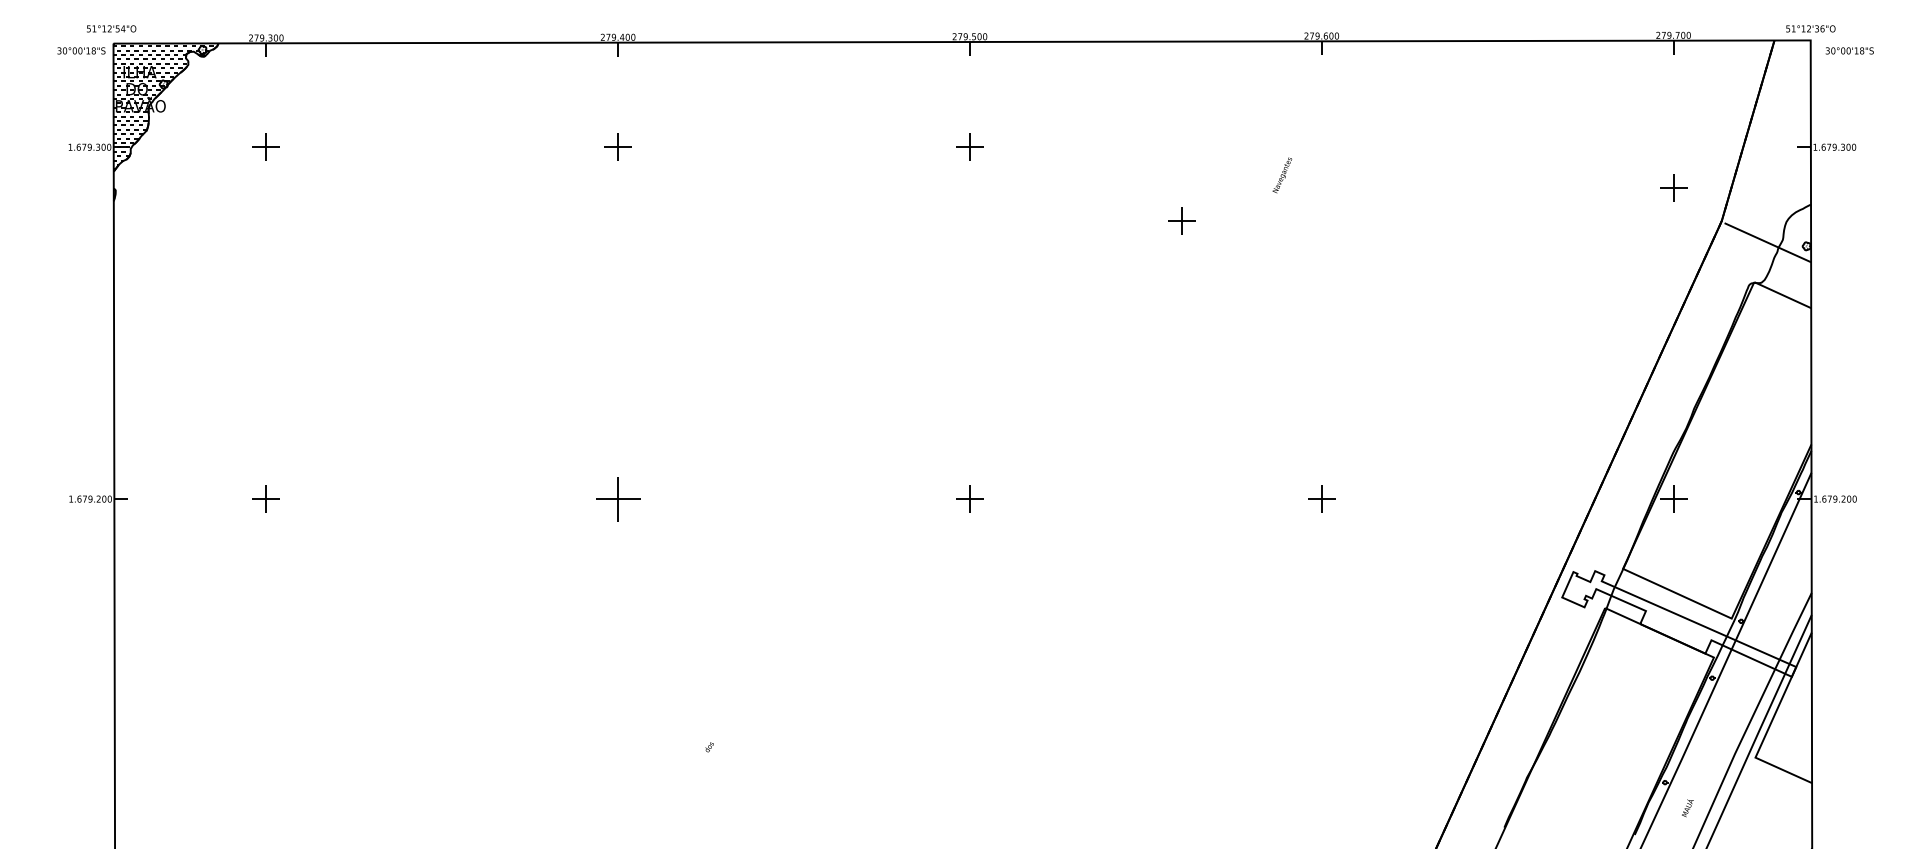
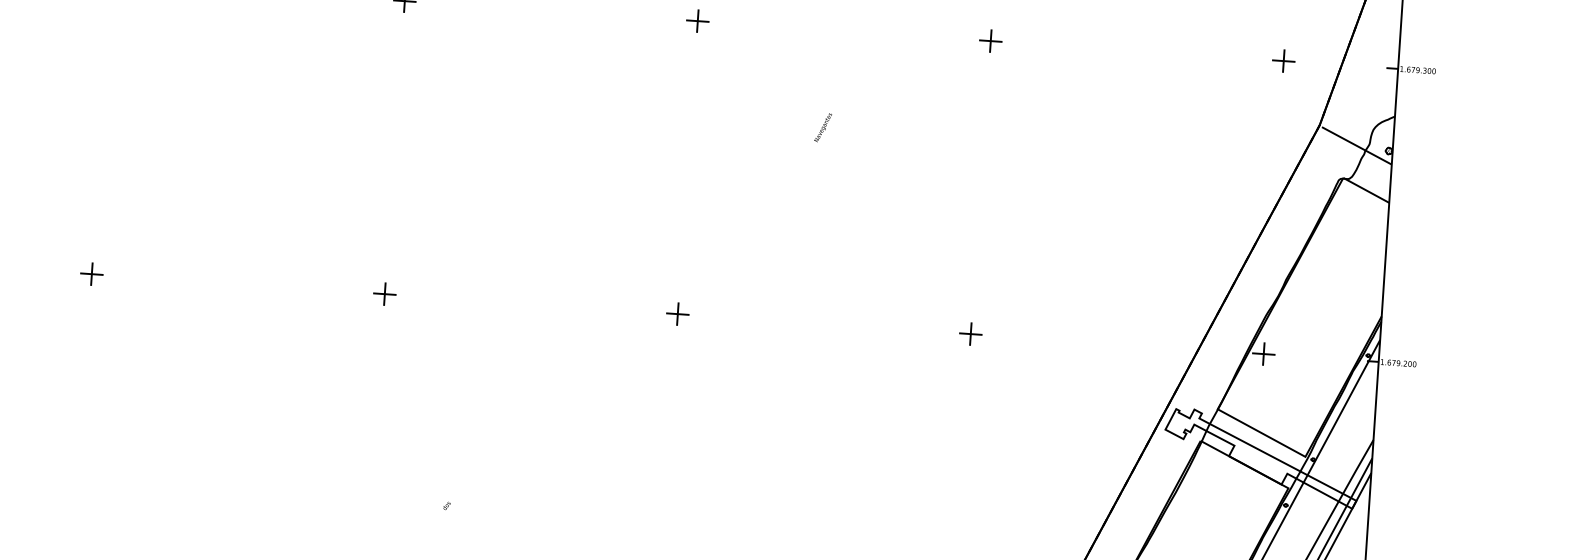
text: (1282, 175) -> (823, 127), moved
part: (1673, 187) -> (1283, 60), moved
part: (1181, 220) -> (990, 40), moved
part: (617, 498) -> (384, 293), size x0.62

